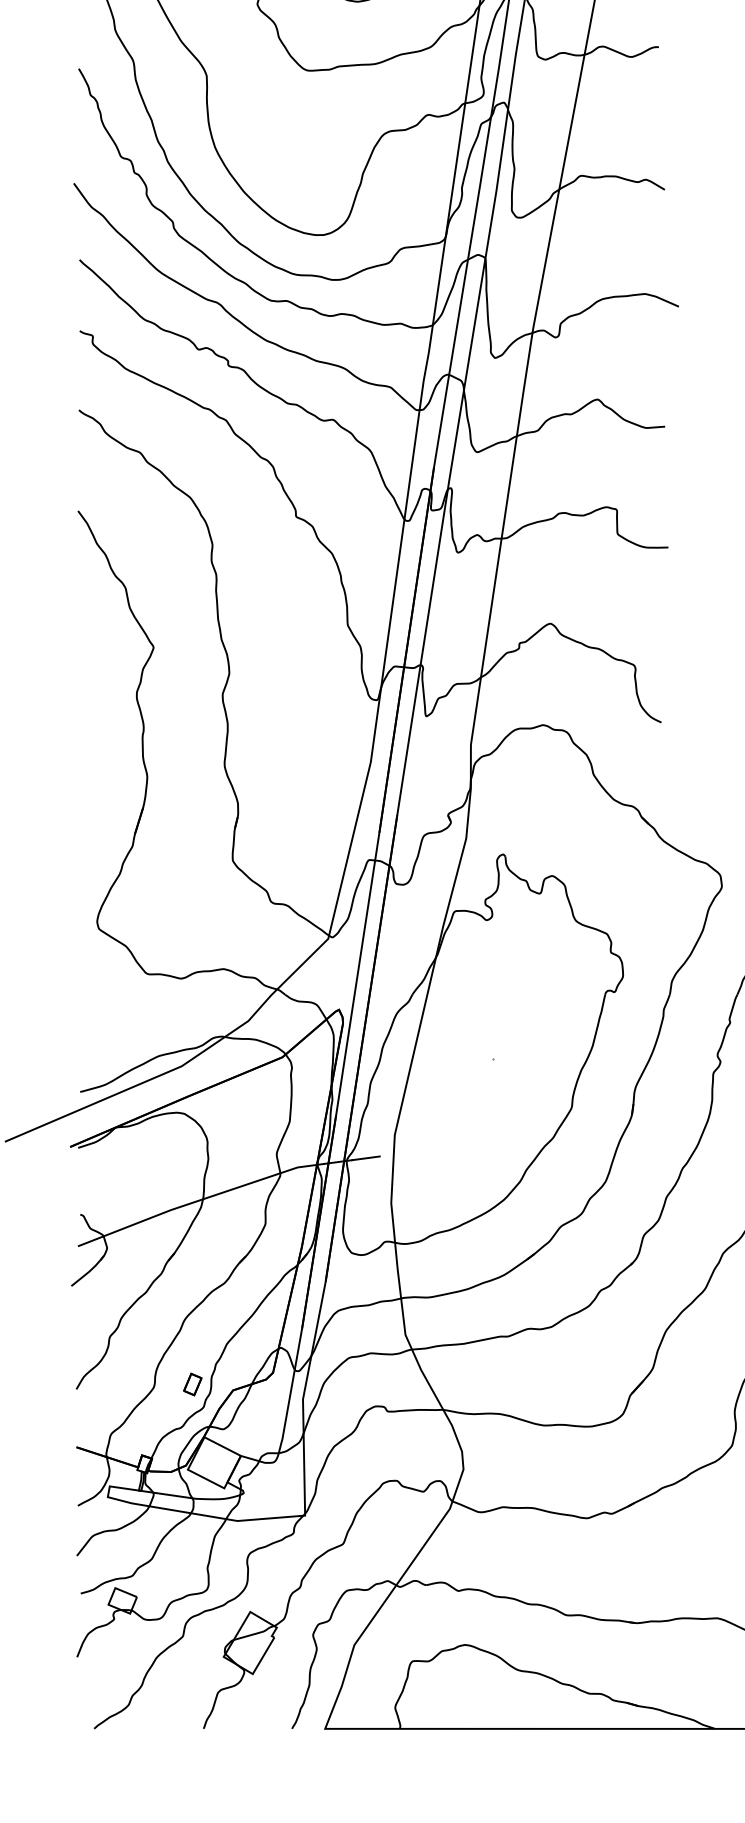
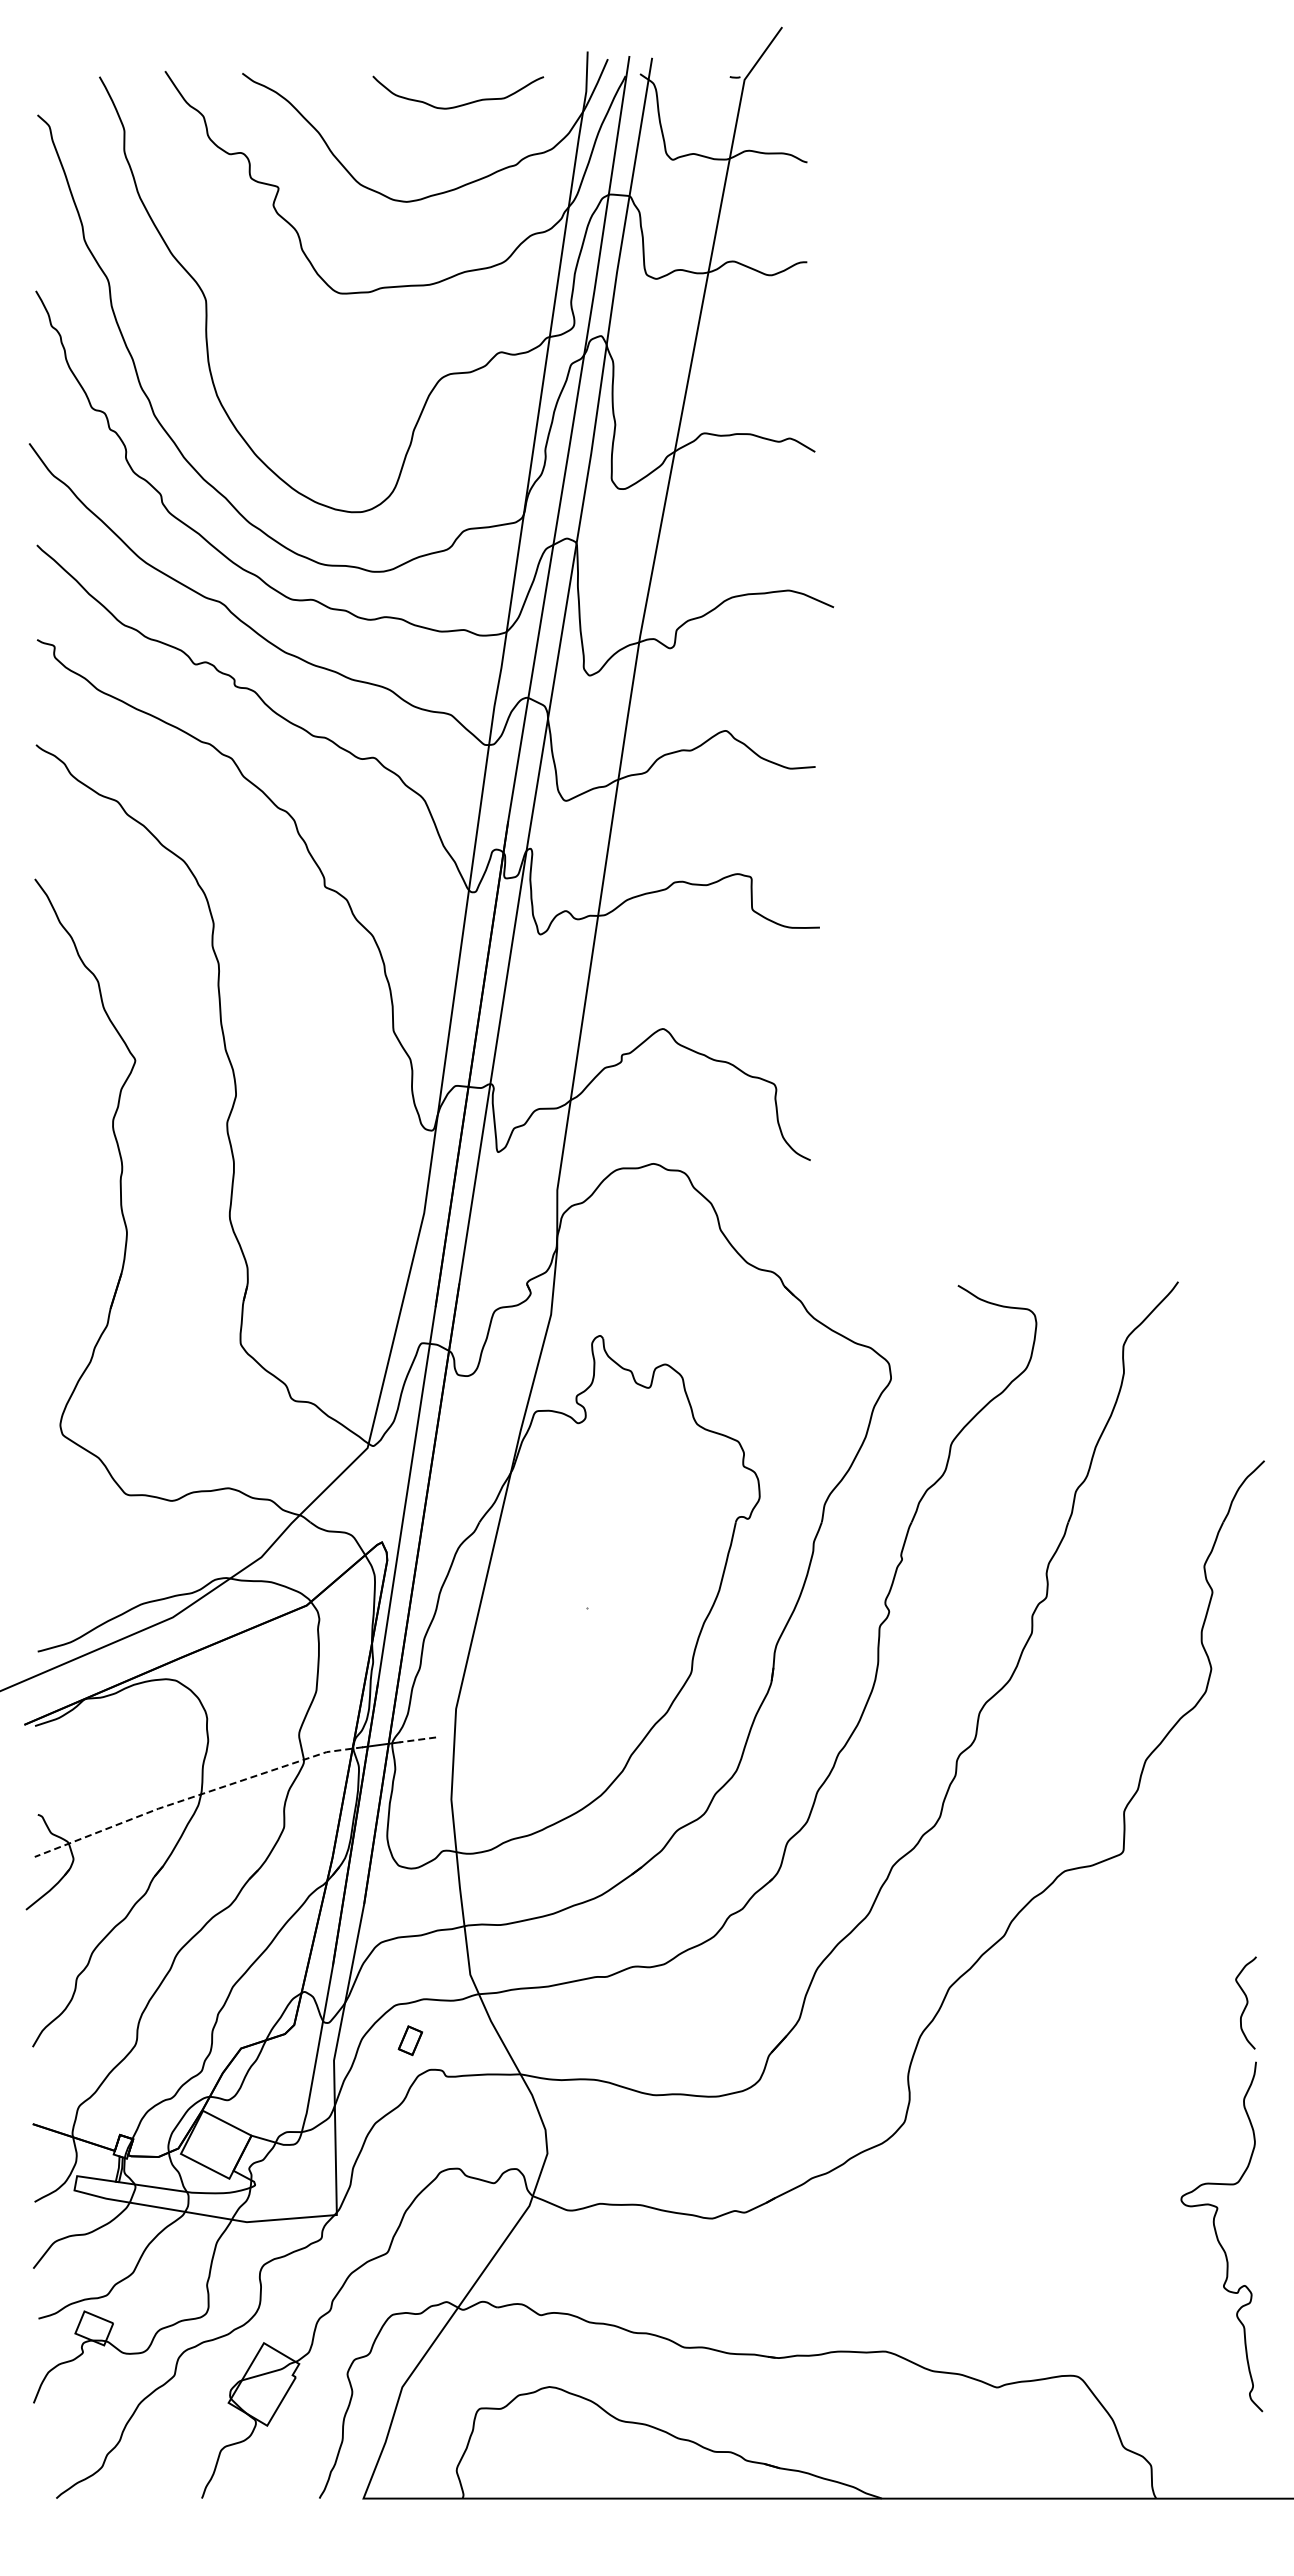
line: (365, 1158) -> (417, 1739), solid -> dashed
line: (200, 1200) -> (197, 1795), solid -> dashed
part: (192, 1384) -> (409, 2040), moved

